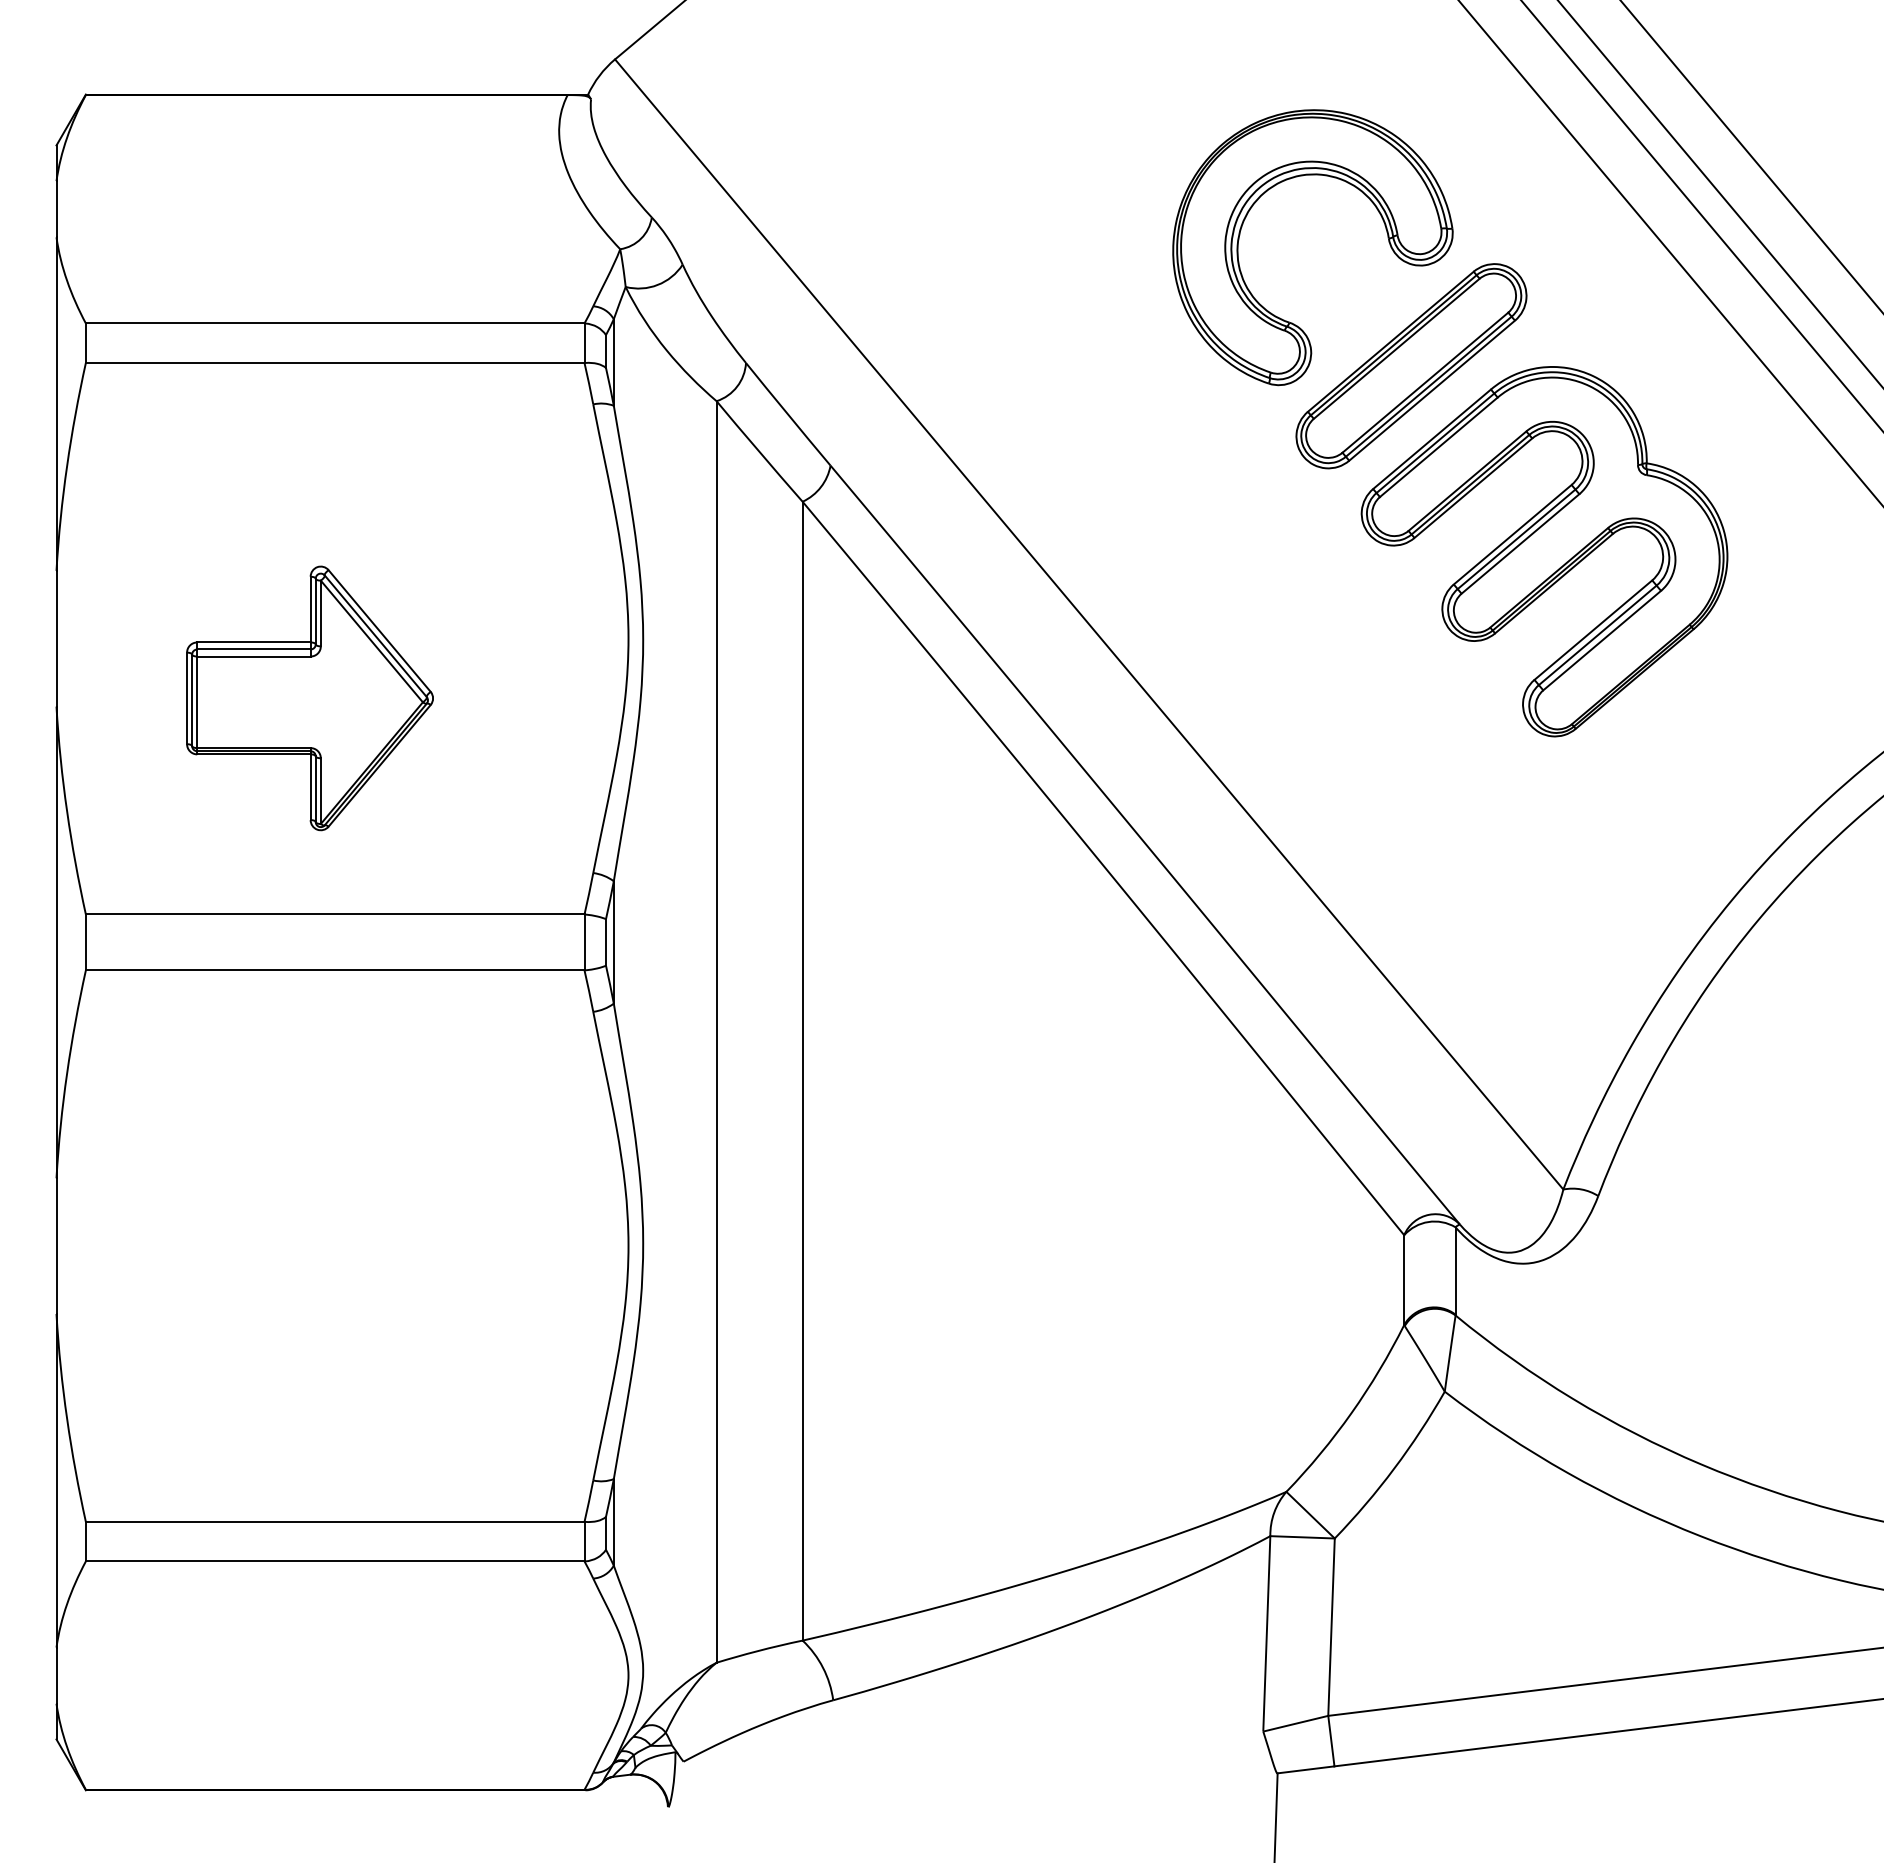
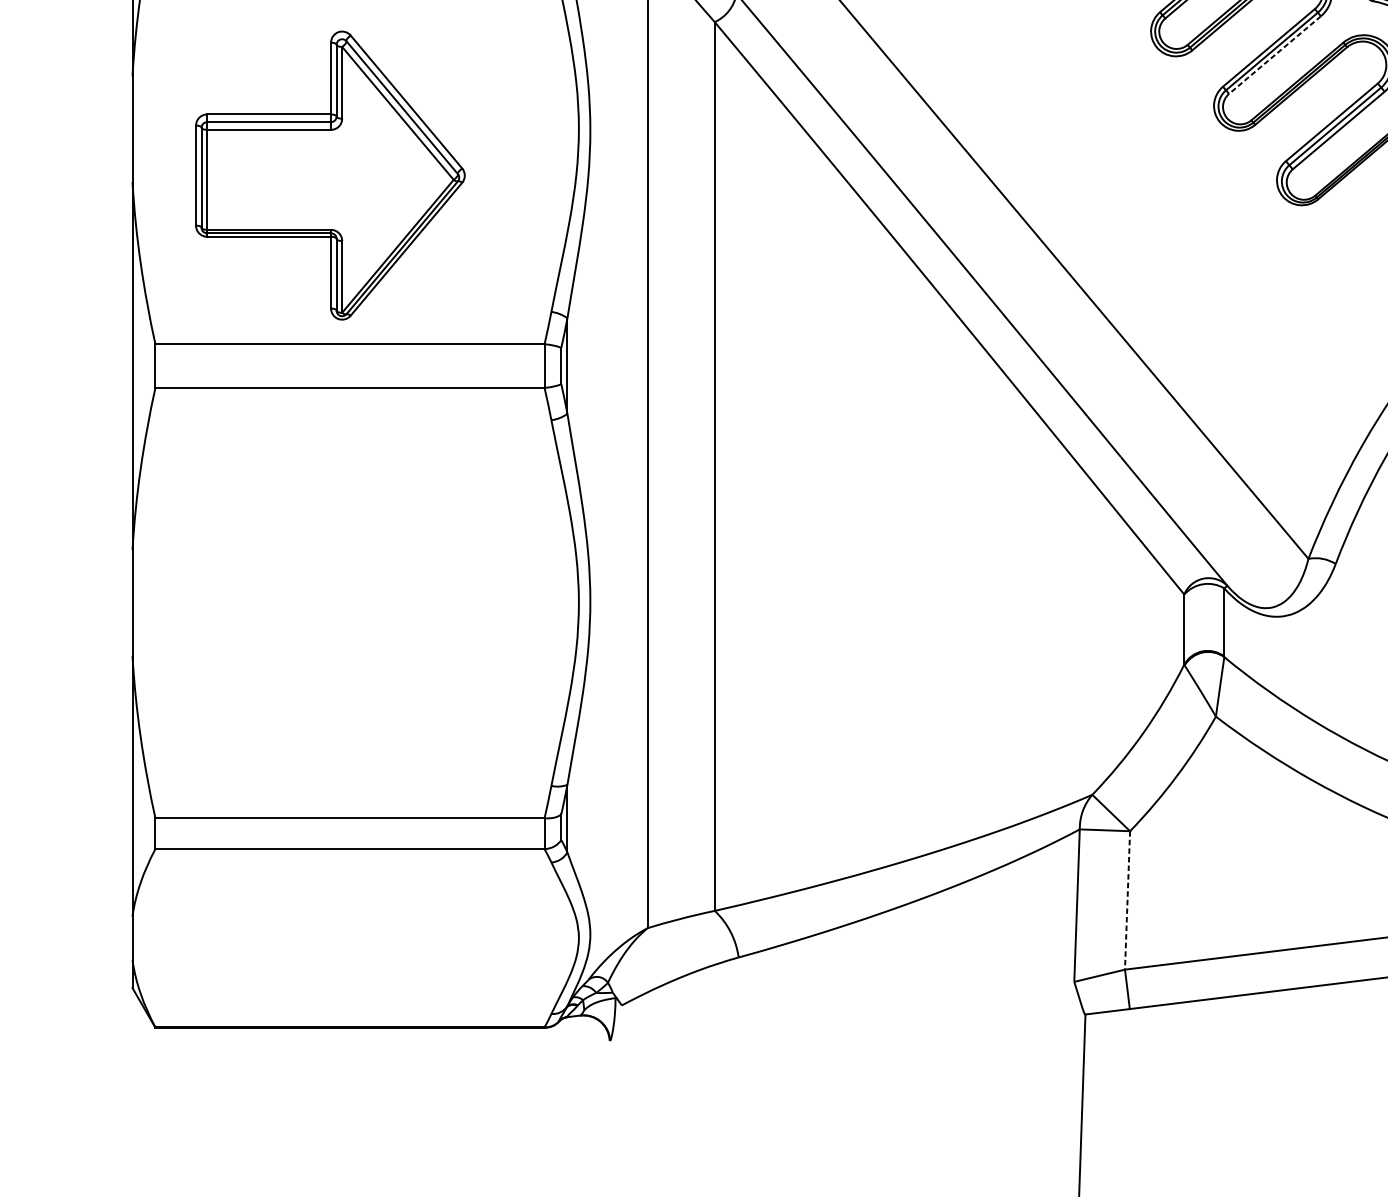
line: (1520, 544) -> (1275, 55), solid -> dashed
part: (309, 698) -> (329, 175), size x1.4
line: (1331, 1627) -> (1127, 900), solid -> dashed

